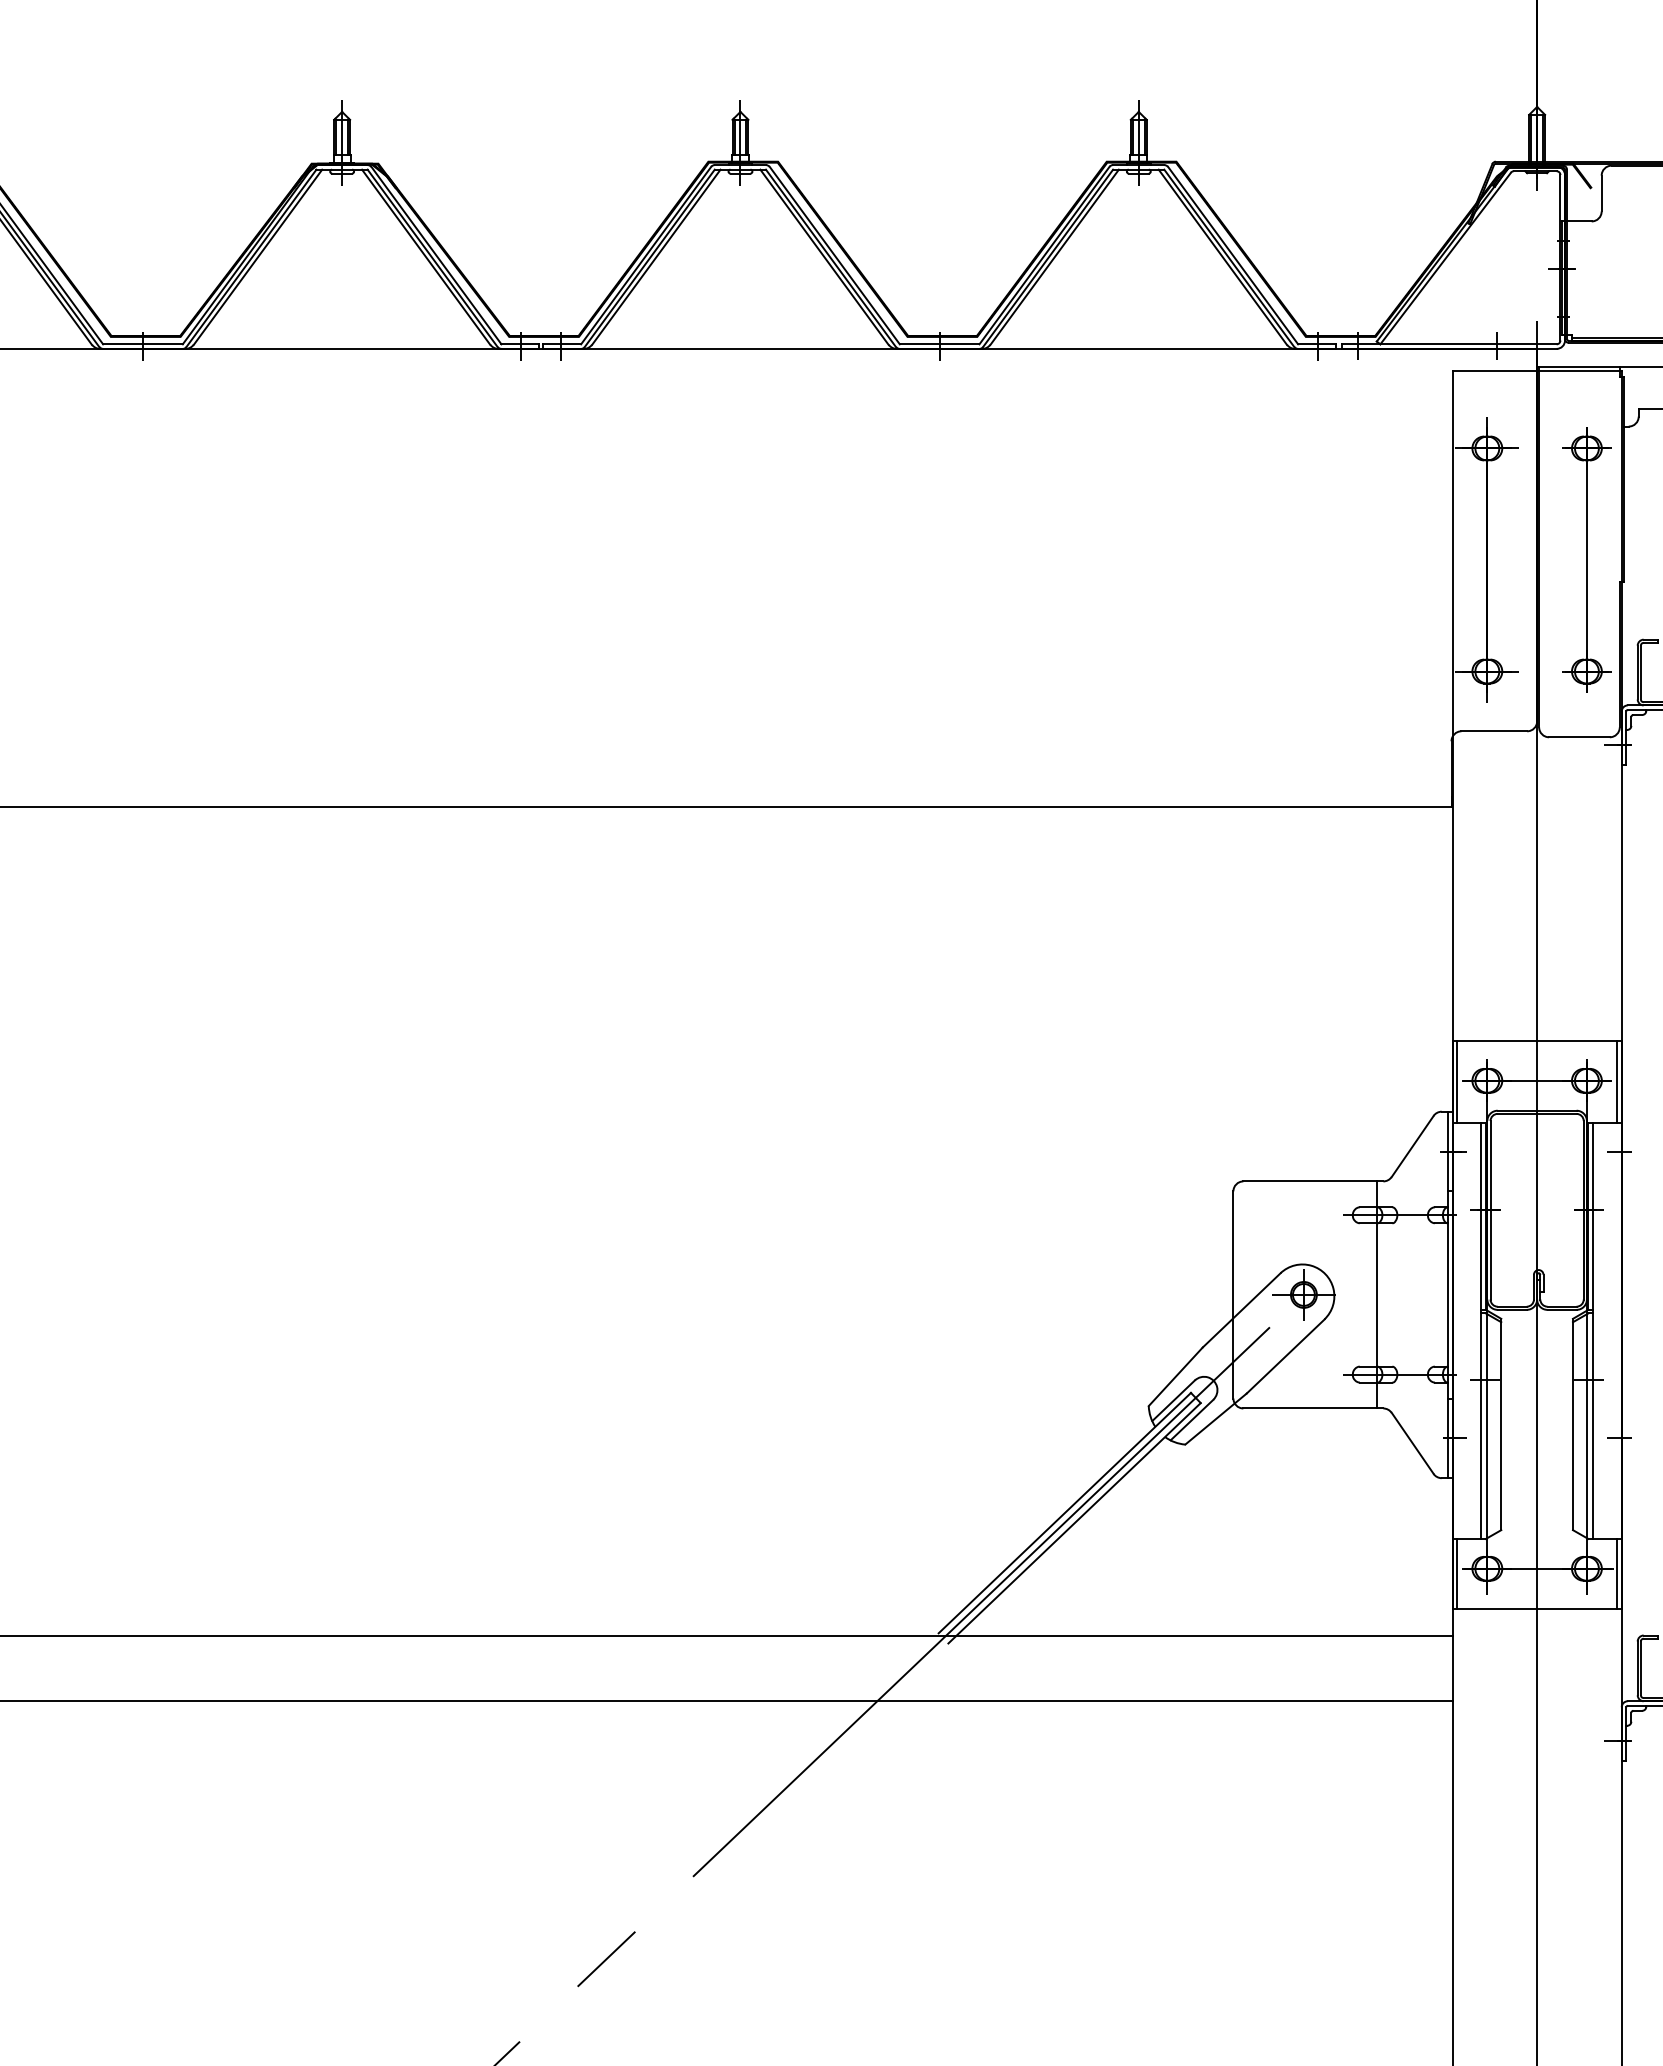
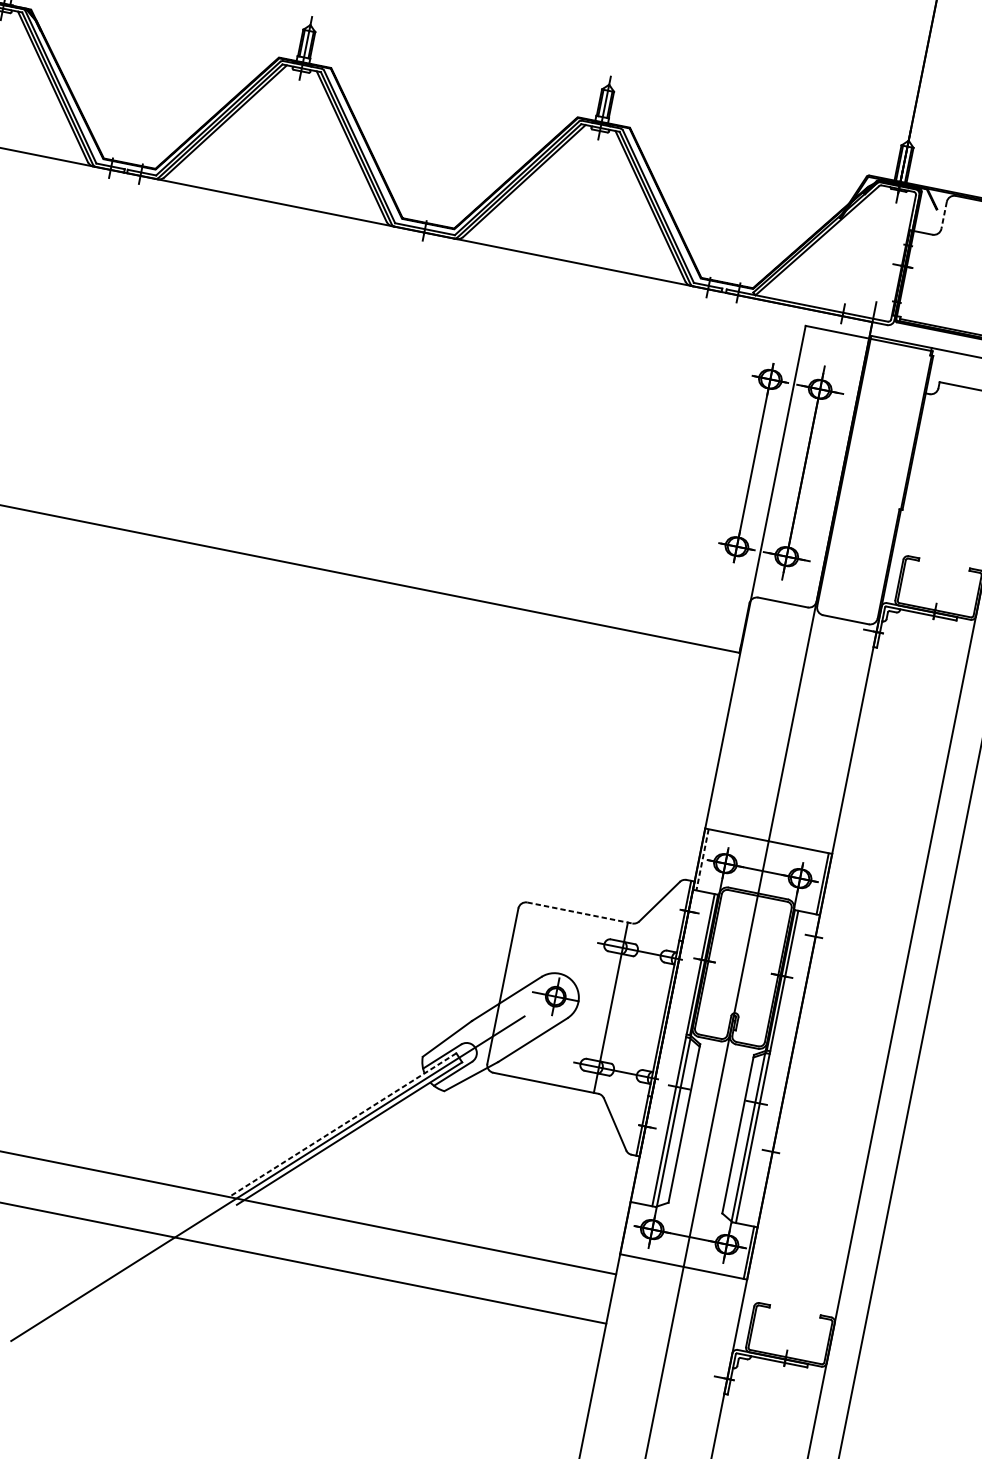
line: (1601, 193) -> (944, 215), solid -> dashed
part: (1586, 559) -> (753, 462), moved
line: (1457, 1081) -> (702, 859), solid -> dashed
line: (1313, 1181) -> (579, 913), solid -> dashed
line: (1064, 1513) -> (343, 1124), solid -> dashed
line: (1457, 1573) -> (629, 1228), removed

